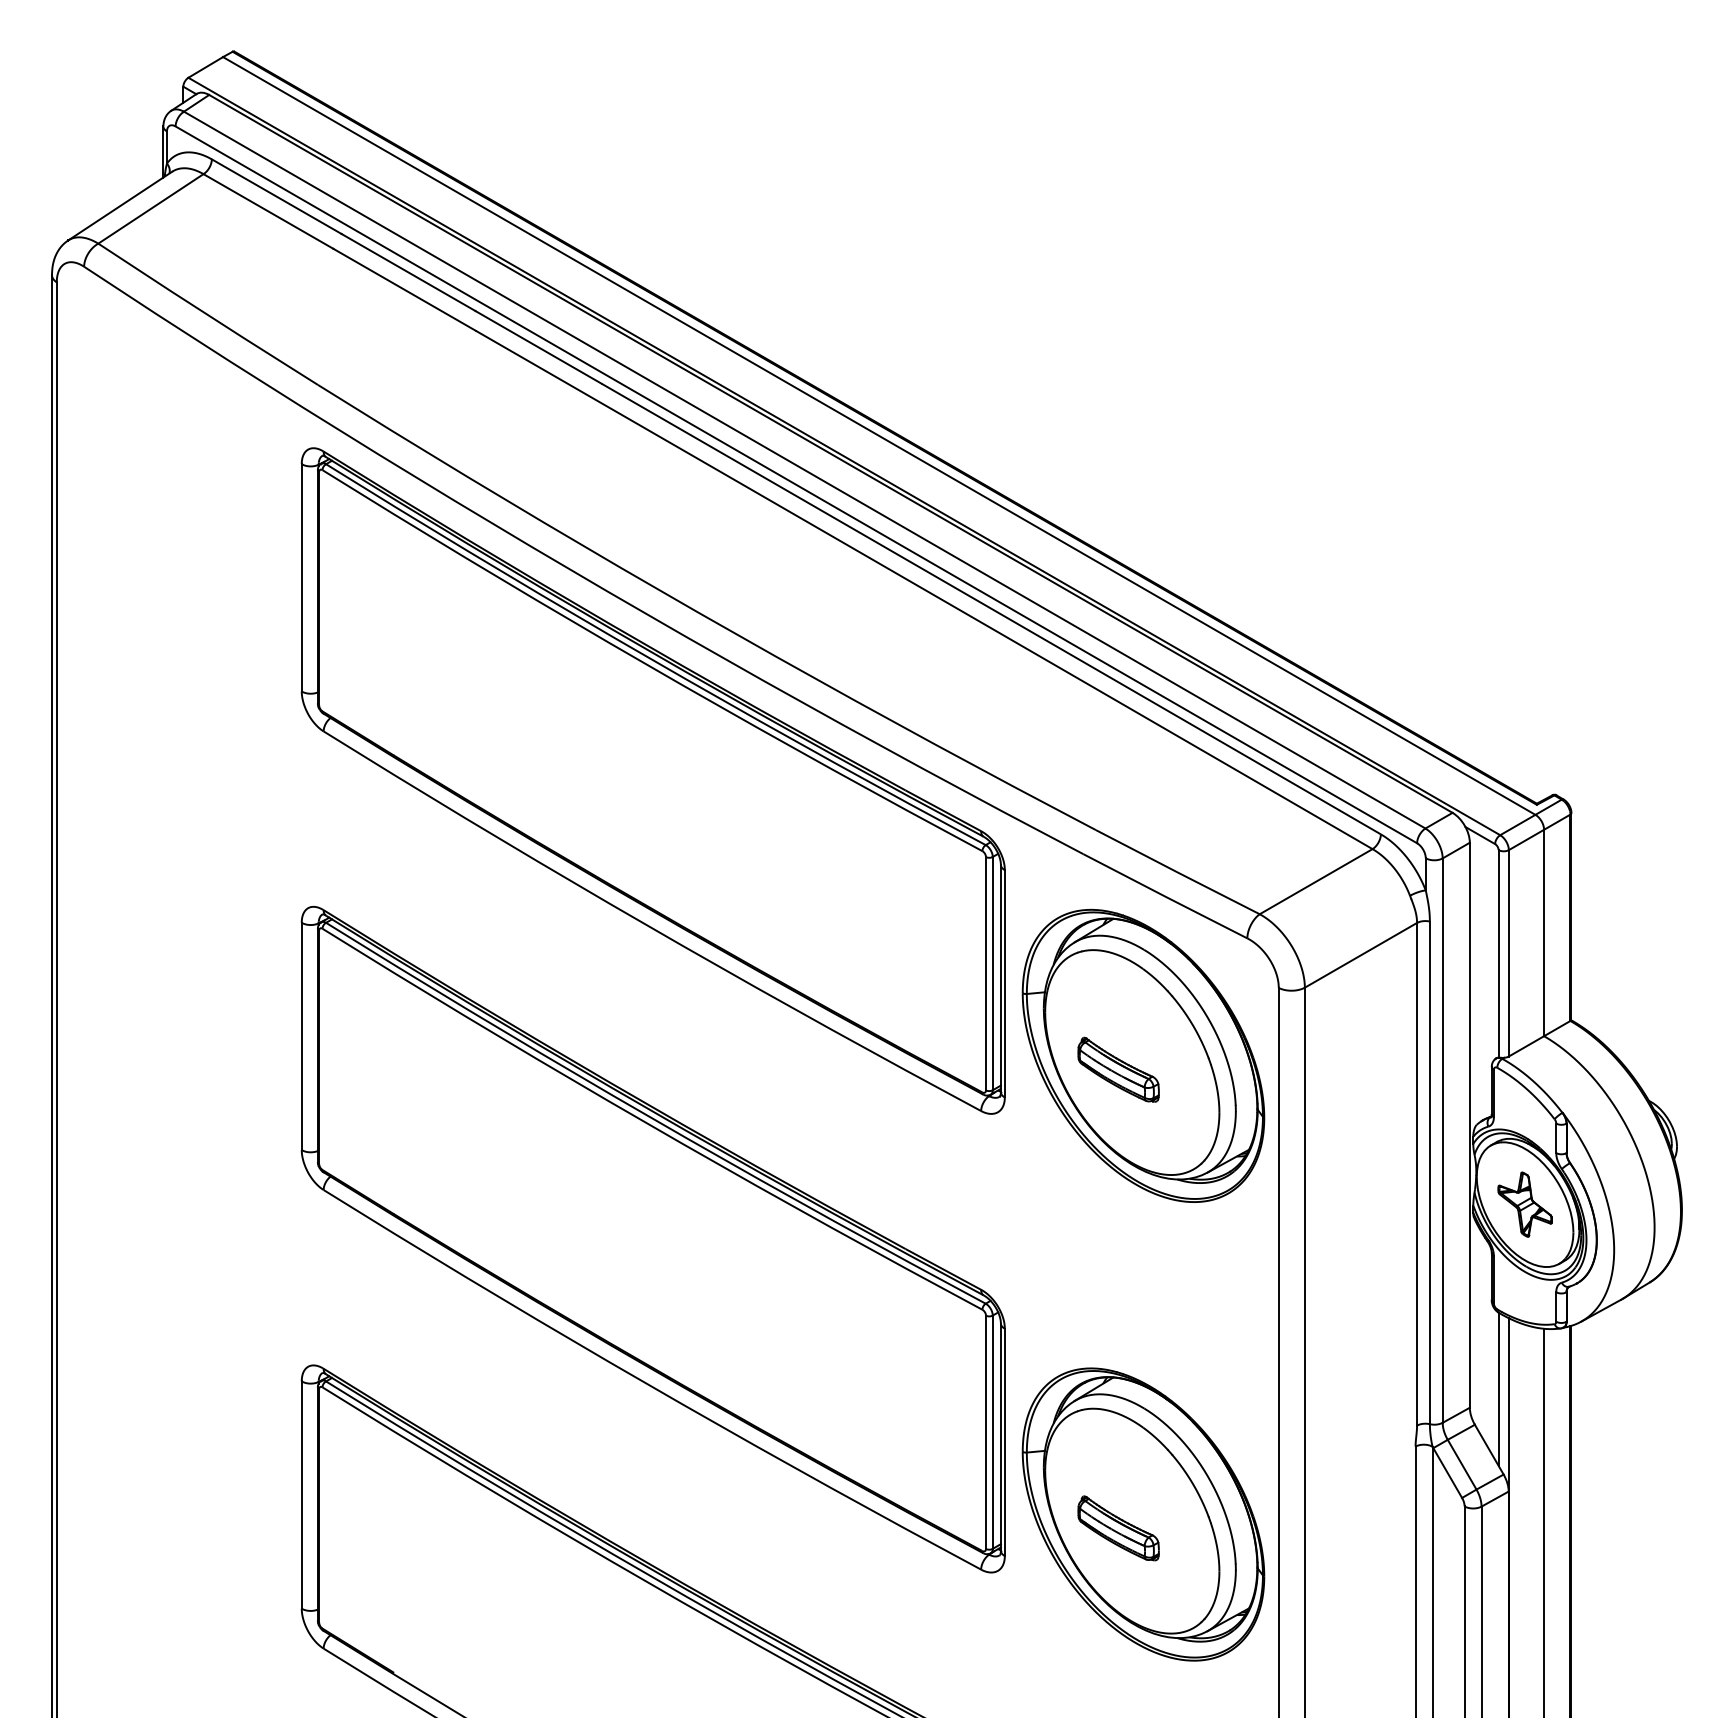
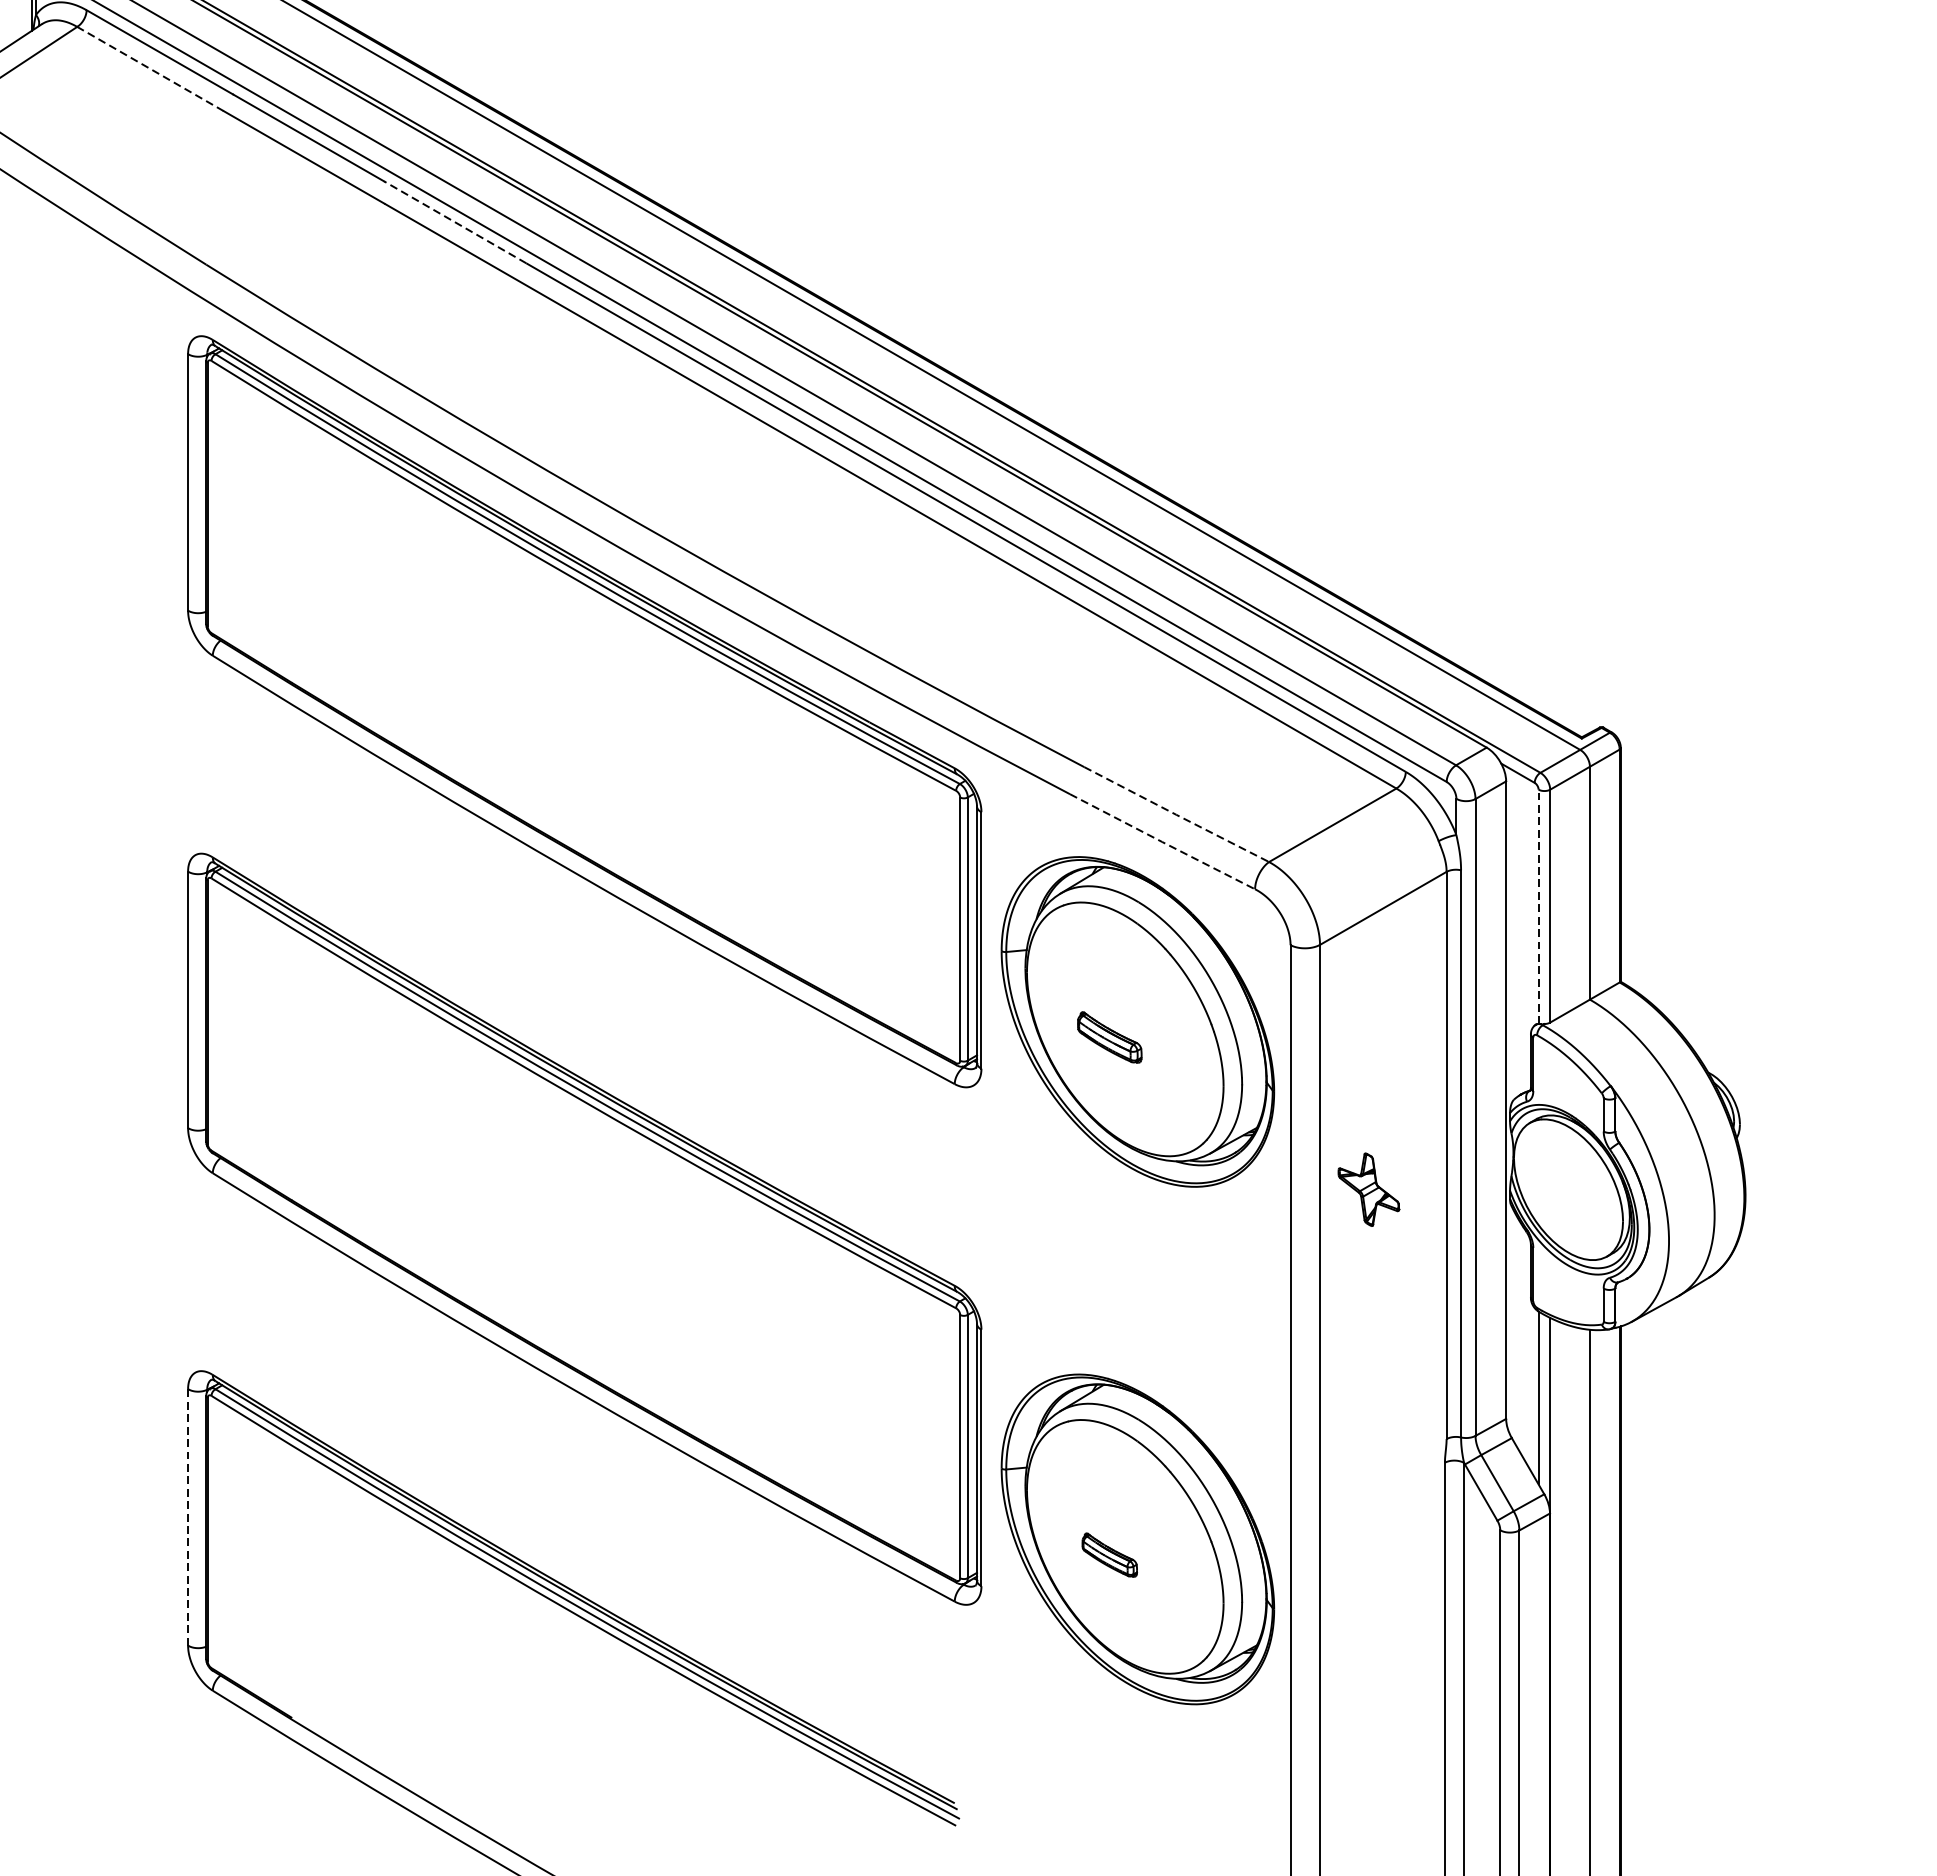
line: (268, 211) -> (150, 69), solid -> dashed
line: (538, 347) -> (455, 222), solid -> dashed
line: (1177, 872) -> (1176, 814), solid -> dashed
line: (1165, 896) -> (1162, 842), solid -> dashed
line: (1498, 953) -> (1538, 906), solid -> dashed
part: (1118, 1069) -> (1109, 1037), size x0.7
part: (1524, 1204) -> (1368, 1189), moved
line: (301, 1495) -> (187, 1517), solid -> dashed
part: (1118, 1528) -> (1109, 1555), size x0.6

